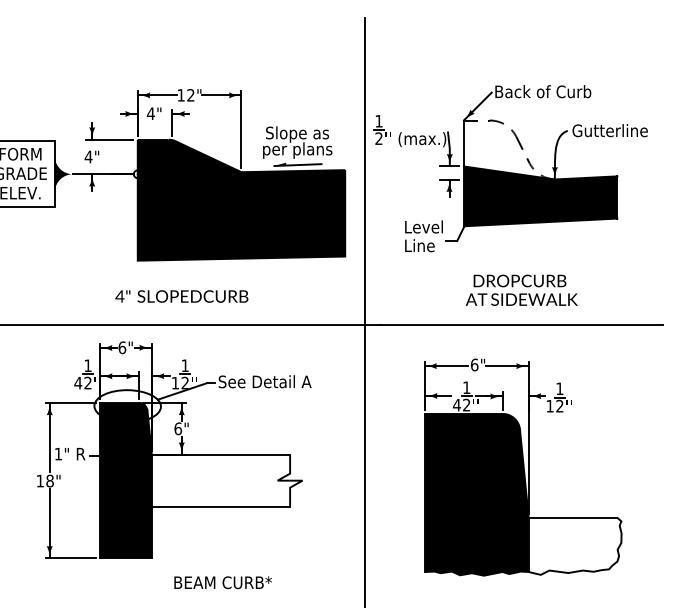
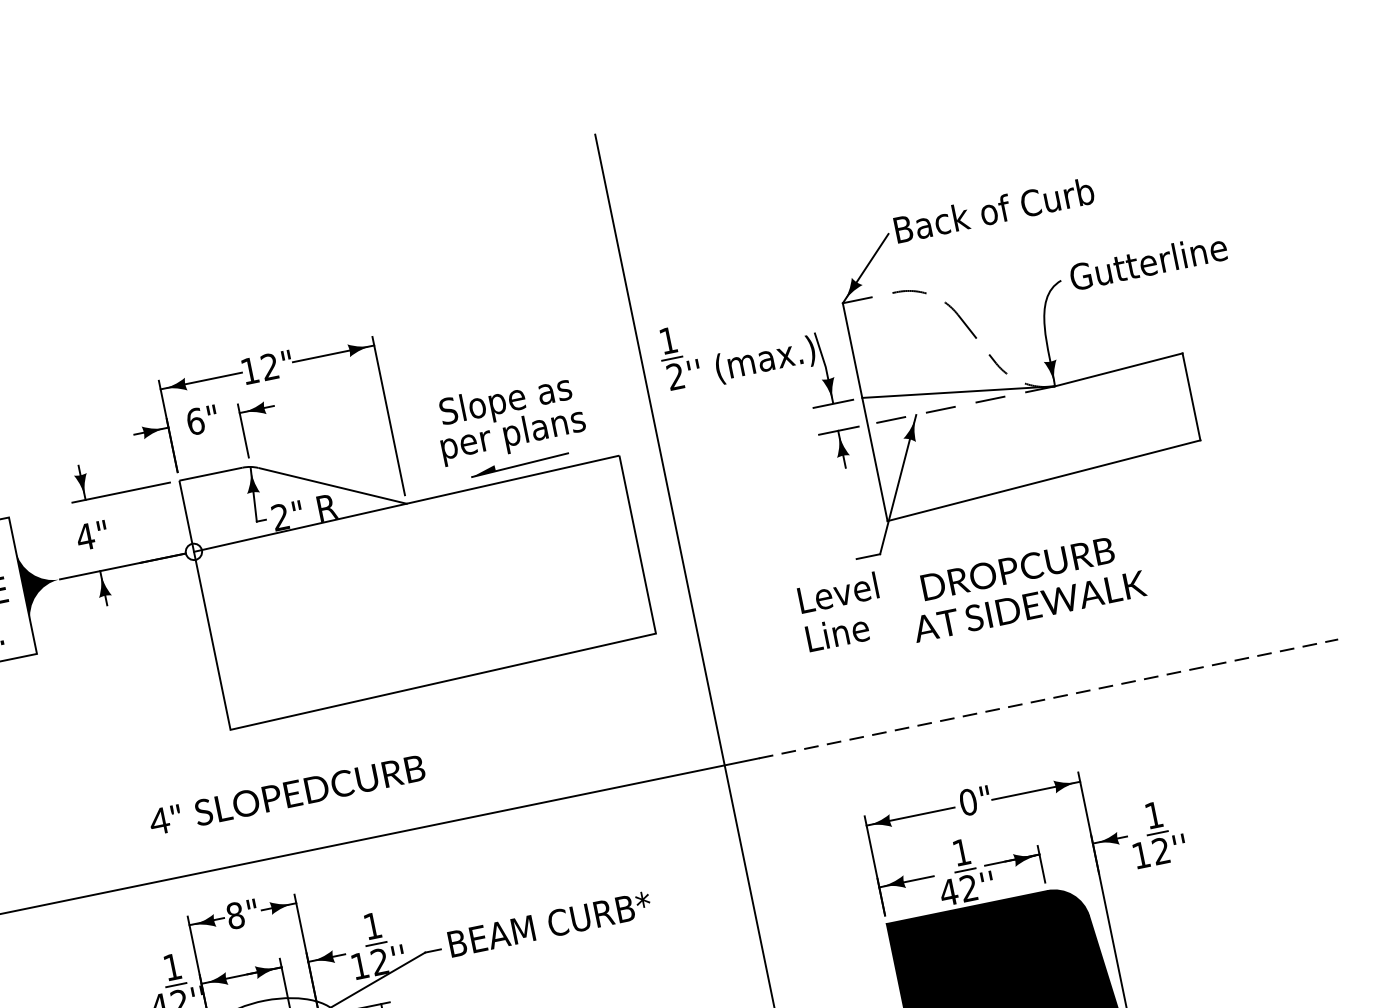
text: (150, 113) -> (194, 421), 4" -> 6"
fill: (540, 196) -> (1032, 427), removed
fill: (241, 199) -> (418, 559), removed
text: (423, 236) -> (841, 612), moved
text: (521, 289) -> (1024, 585), moved
text: (181, 296) -> (286, 795), moved
line: (521, 324) -> (1047, 699), solid -> dashed
text: (122, 347) -> (235, 915), 6" -> 8"
text: (474, 364) -> (967, 801), 6" -> 0"
text: (267, 381) -> (548, 923), See Detail A -> BEAM CURB*

